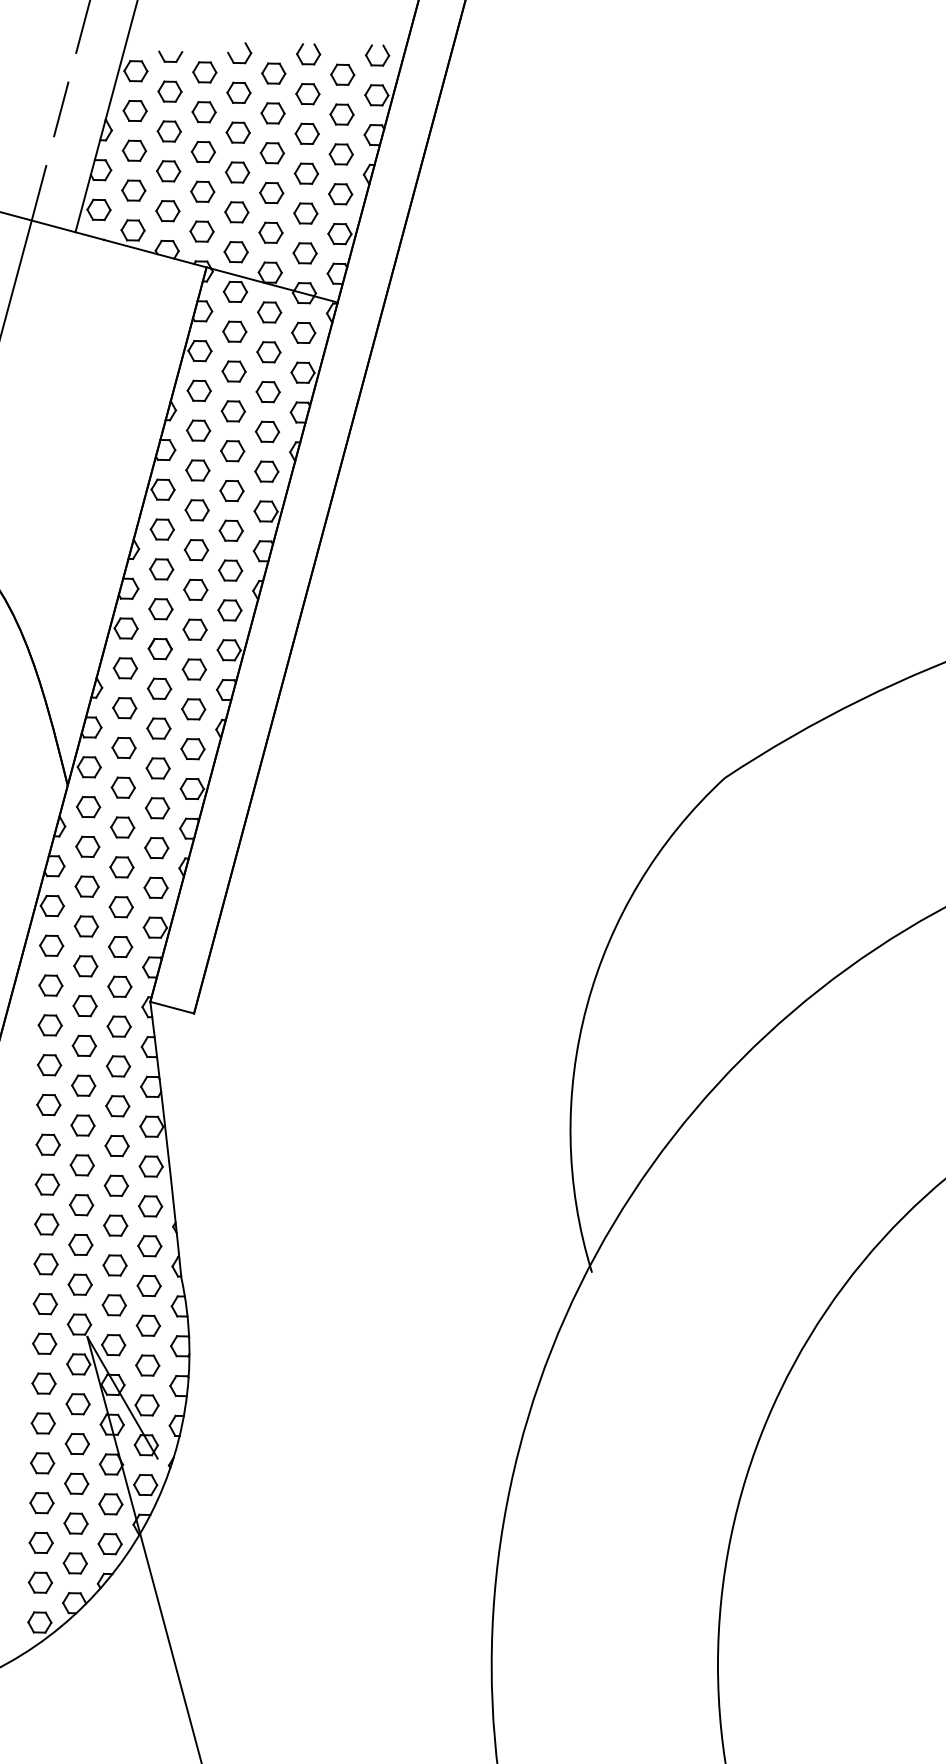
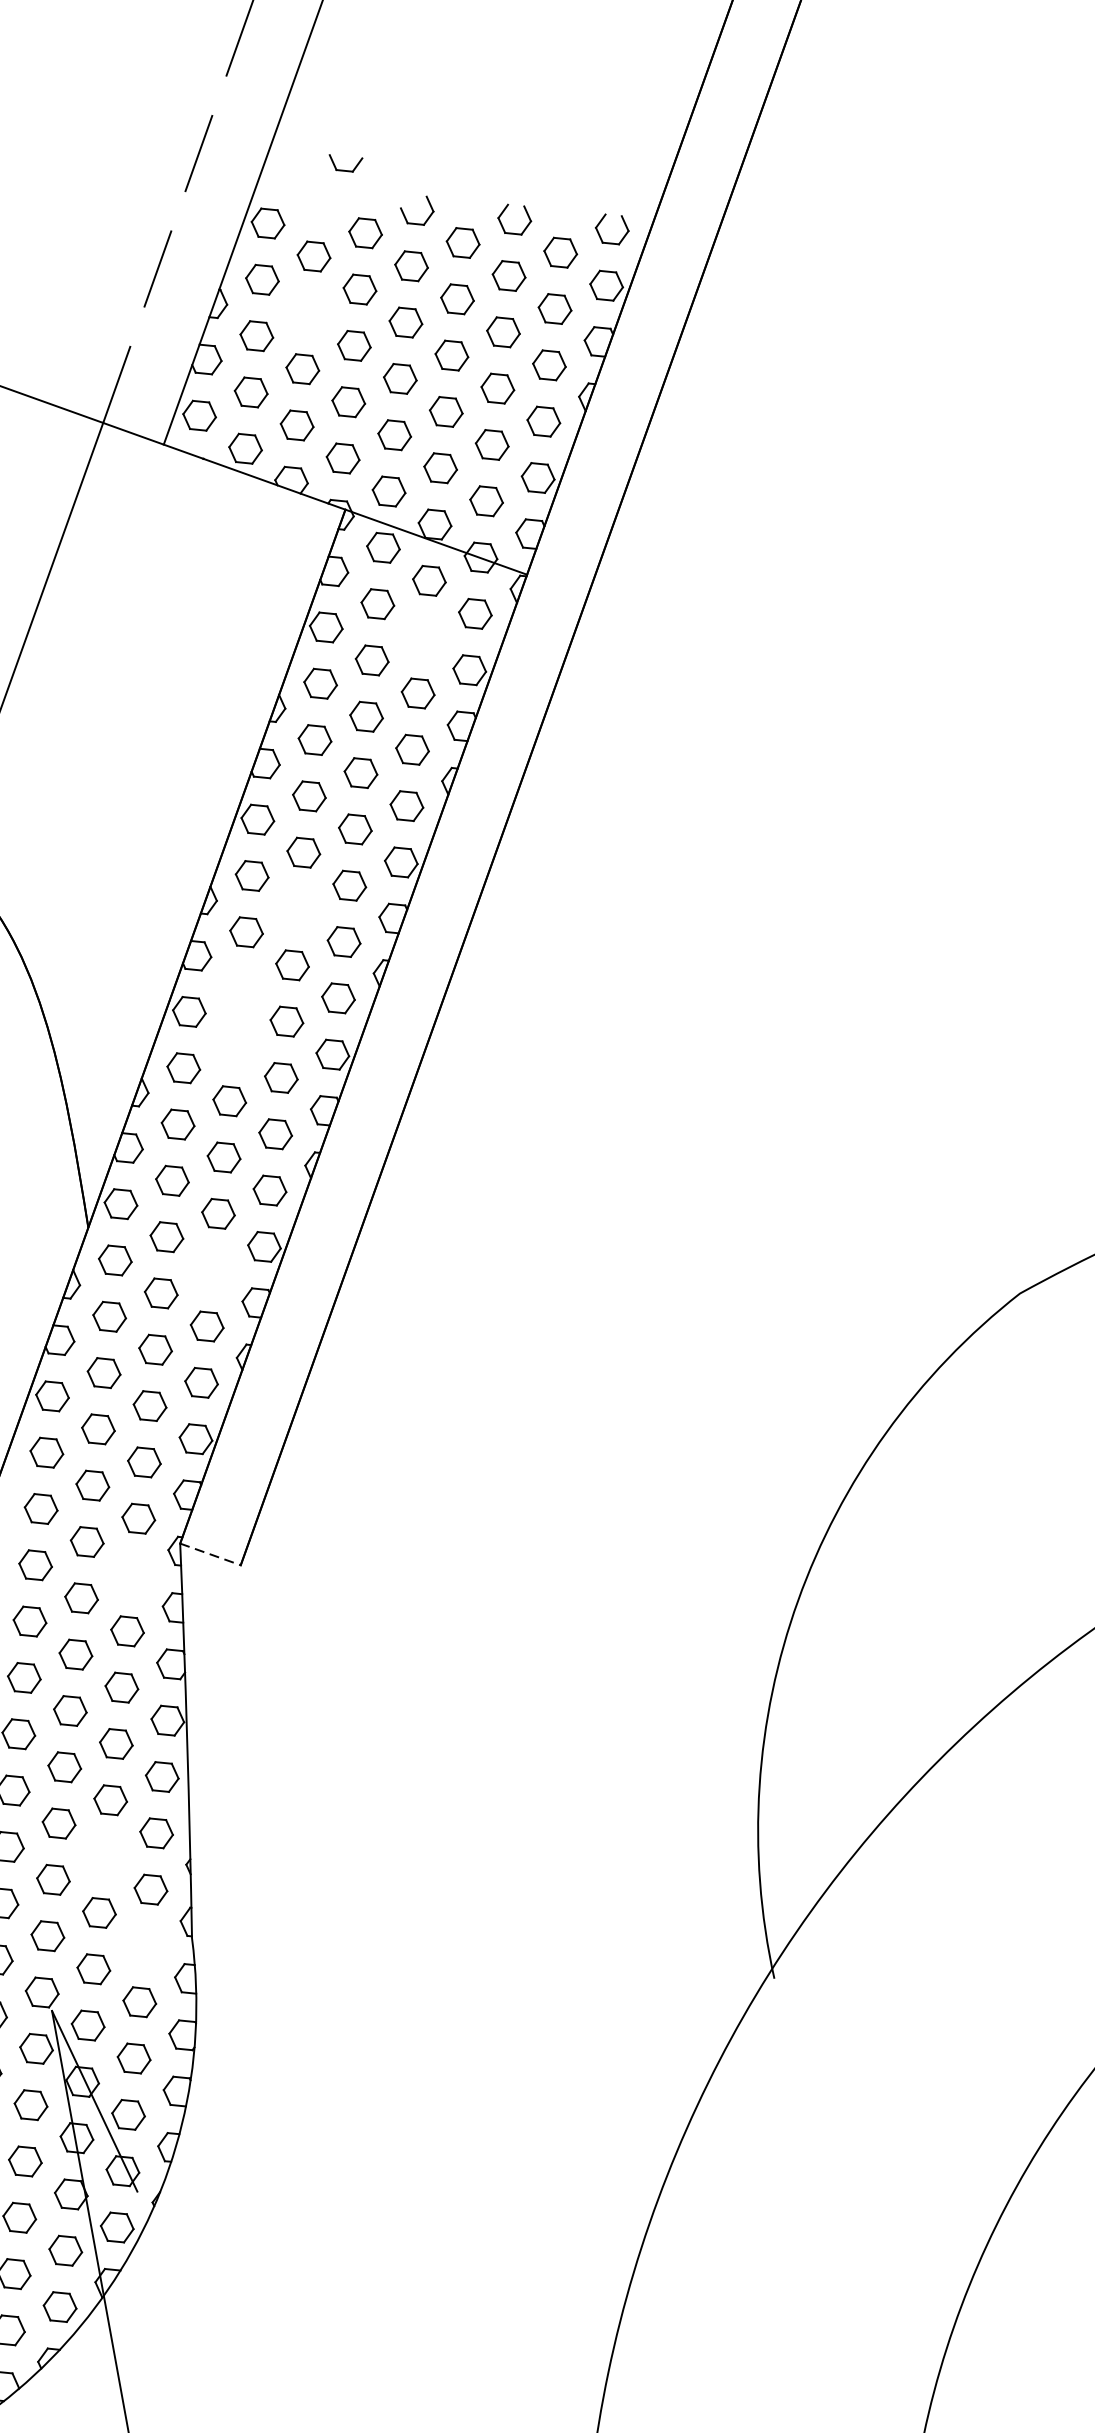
part: (170, 56) -> (345, 163), moved
part: (168, 131) -> (307, 312), removed
part: (268, 352) -> (423, 637), removed
part: (196, 550) -> (298, 909), removed
part: (160, 609) -> (240, 988), removed
part: (159, 648) -> (234, 1044), removed
part: (157, 808) -> (212, 1270), removed
line: (172, 1007) -> (210, 1554), solid -> dashed
part: (118, 1026) -> (132, 1574), removed
part: (115, 1225) -> (104, 1856), removed
part: (148, 1285) -> (144, 1945), removed

